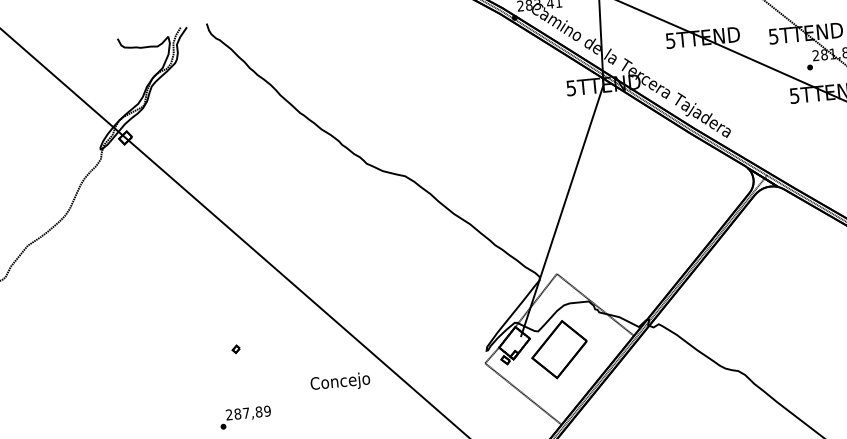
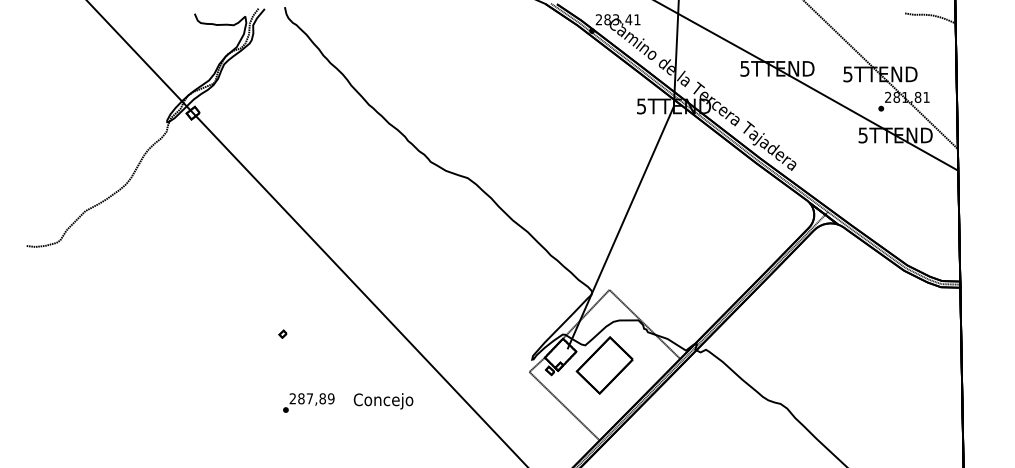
text: (340, 382) -> (383, 401), moved
text: (245, 417) -> (308, 402), moved

